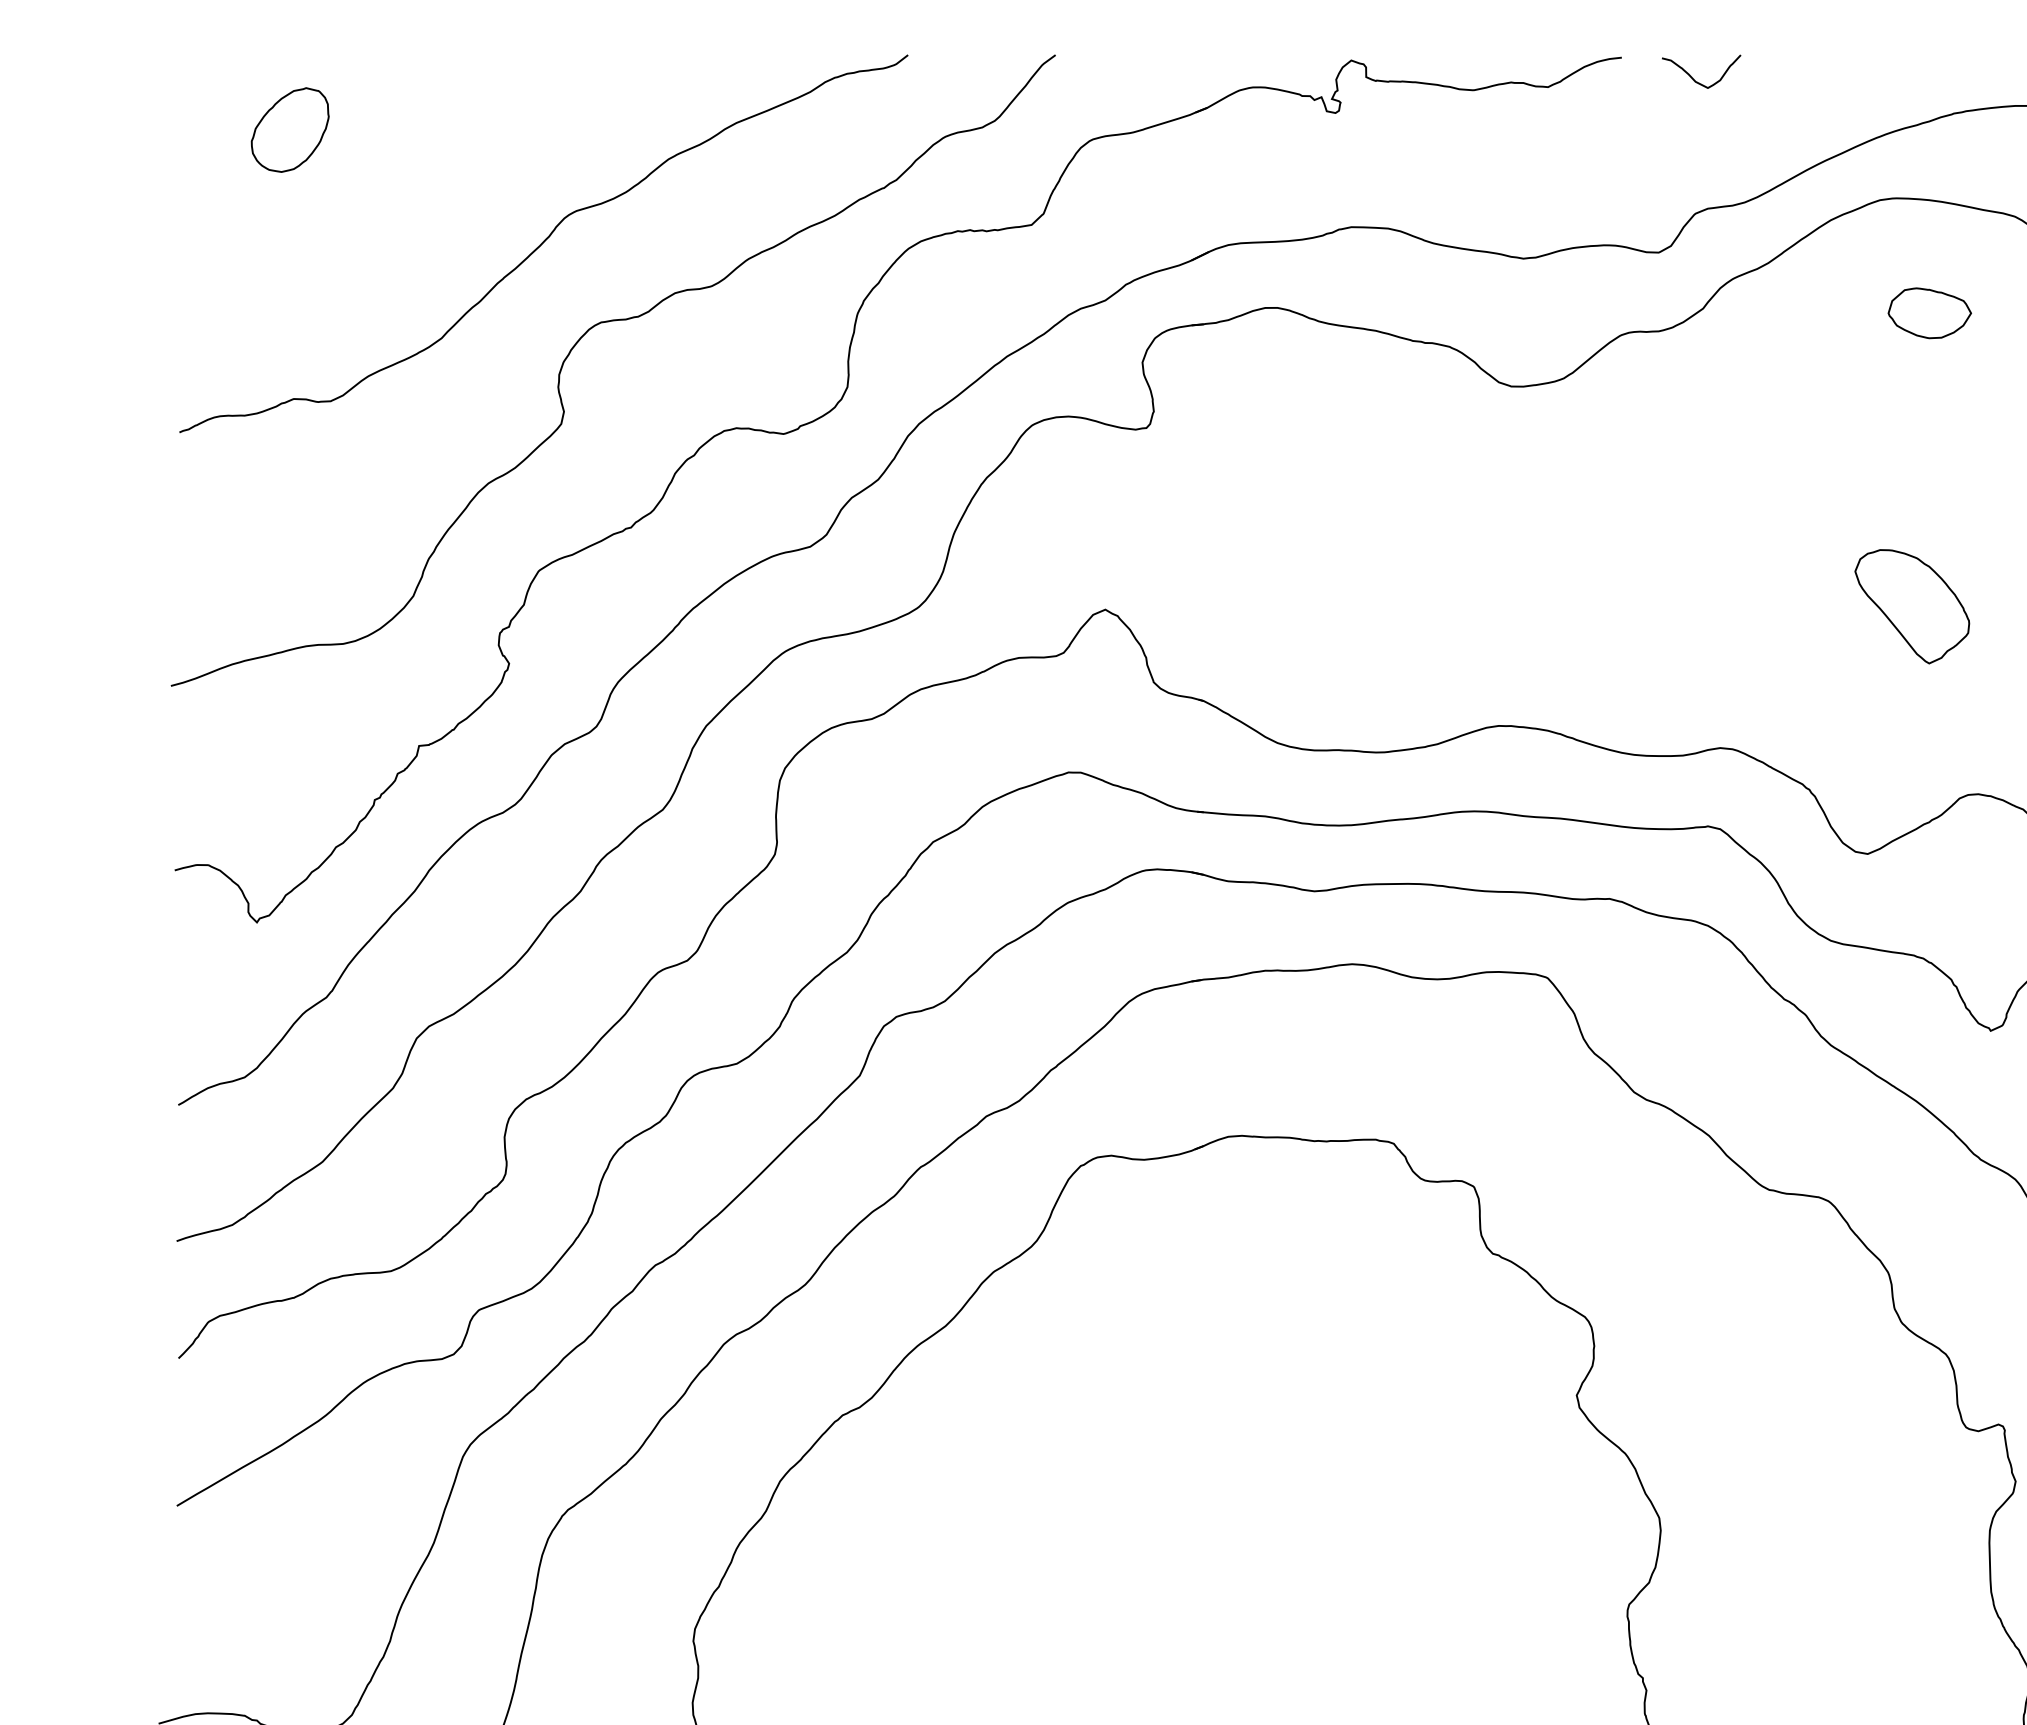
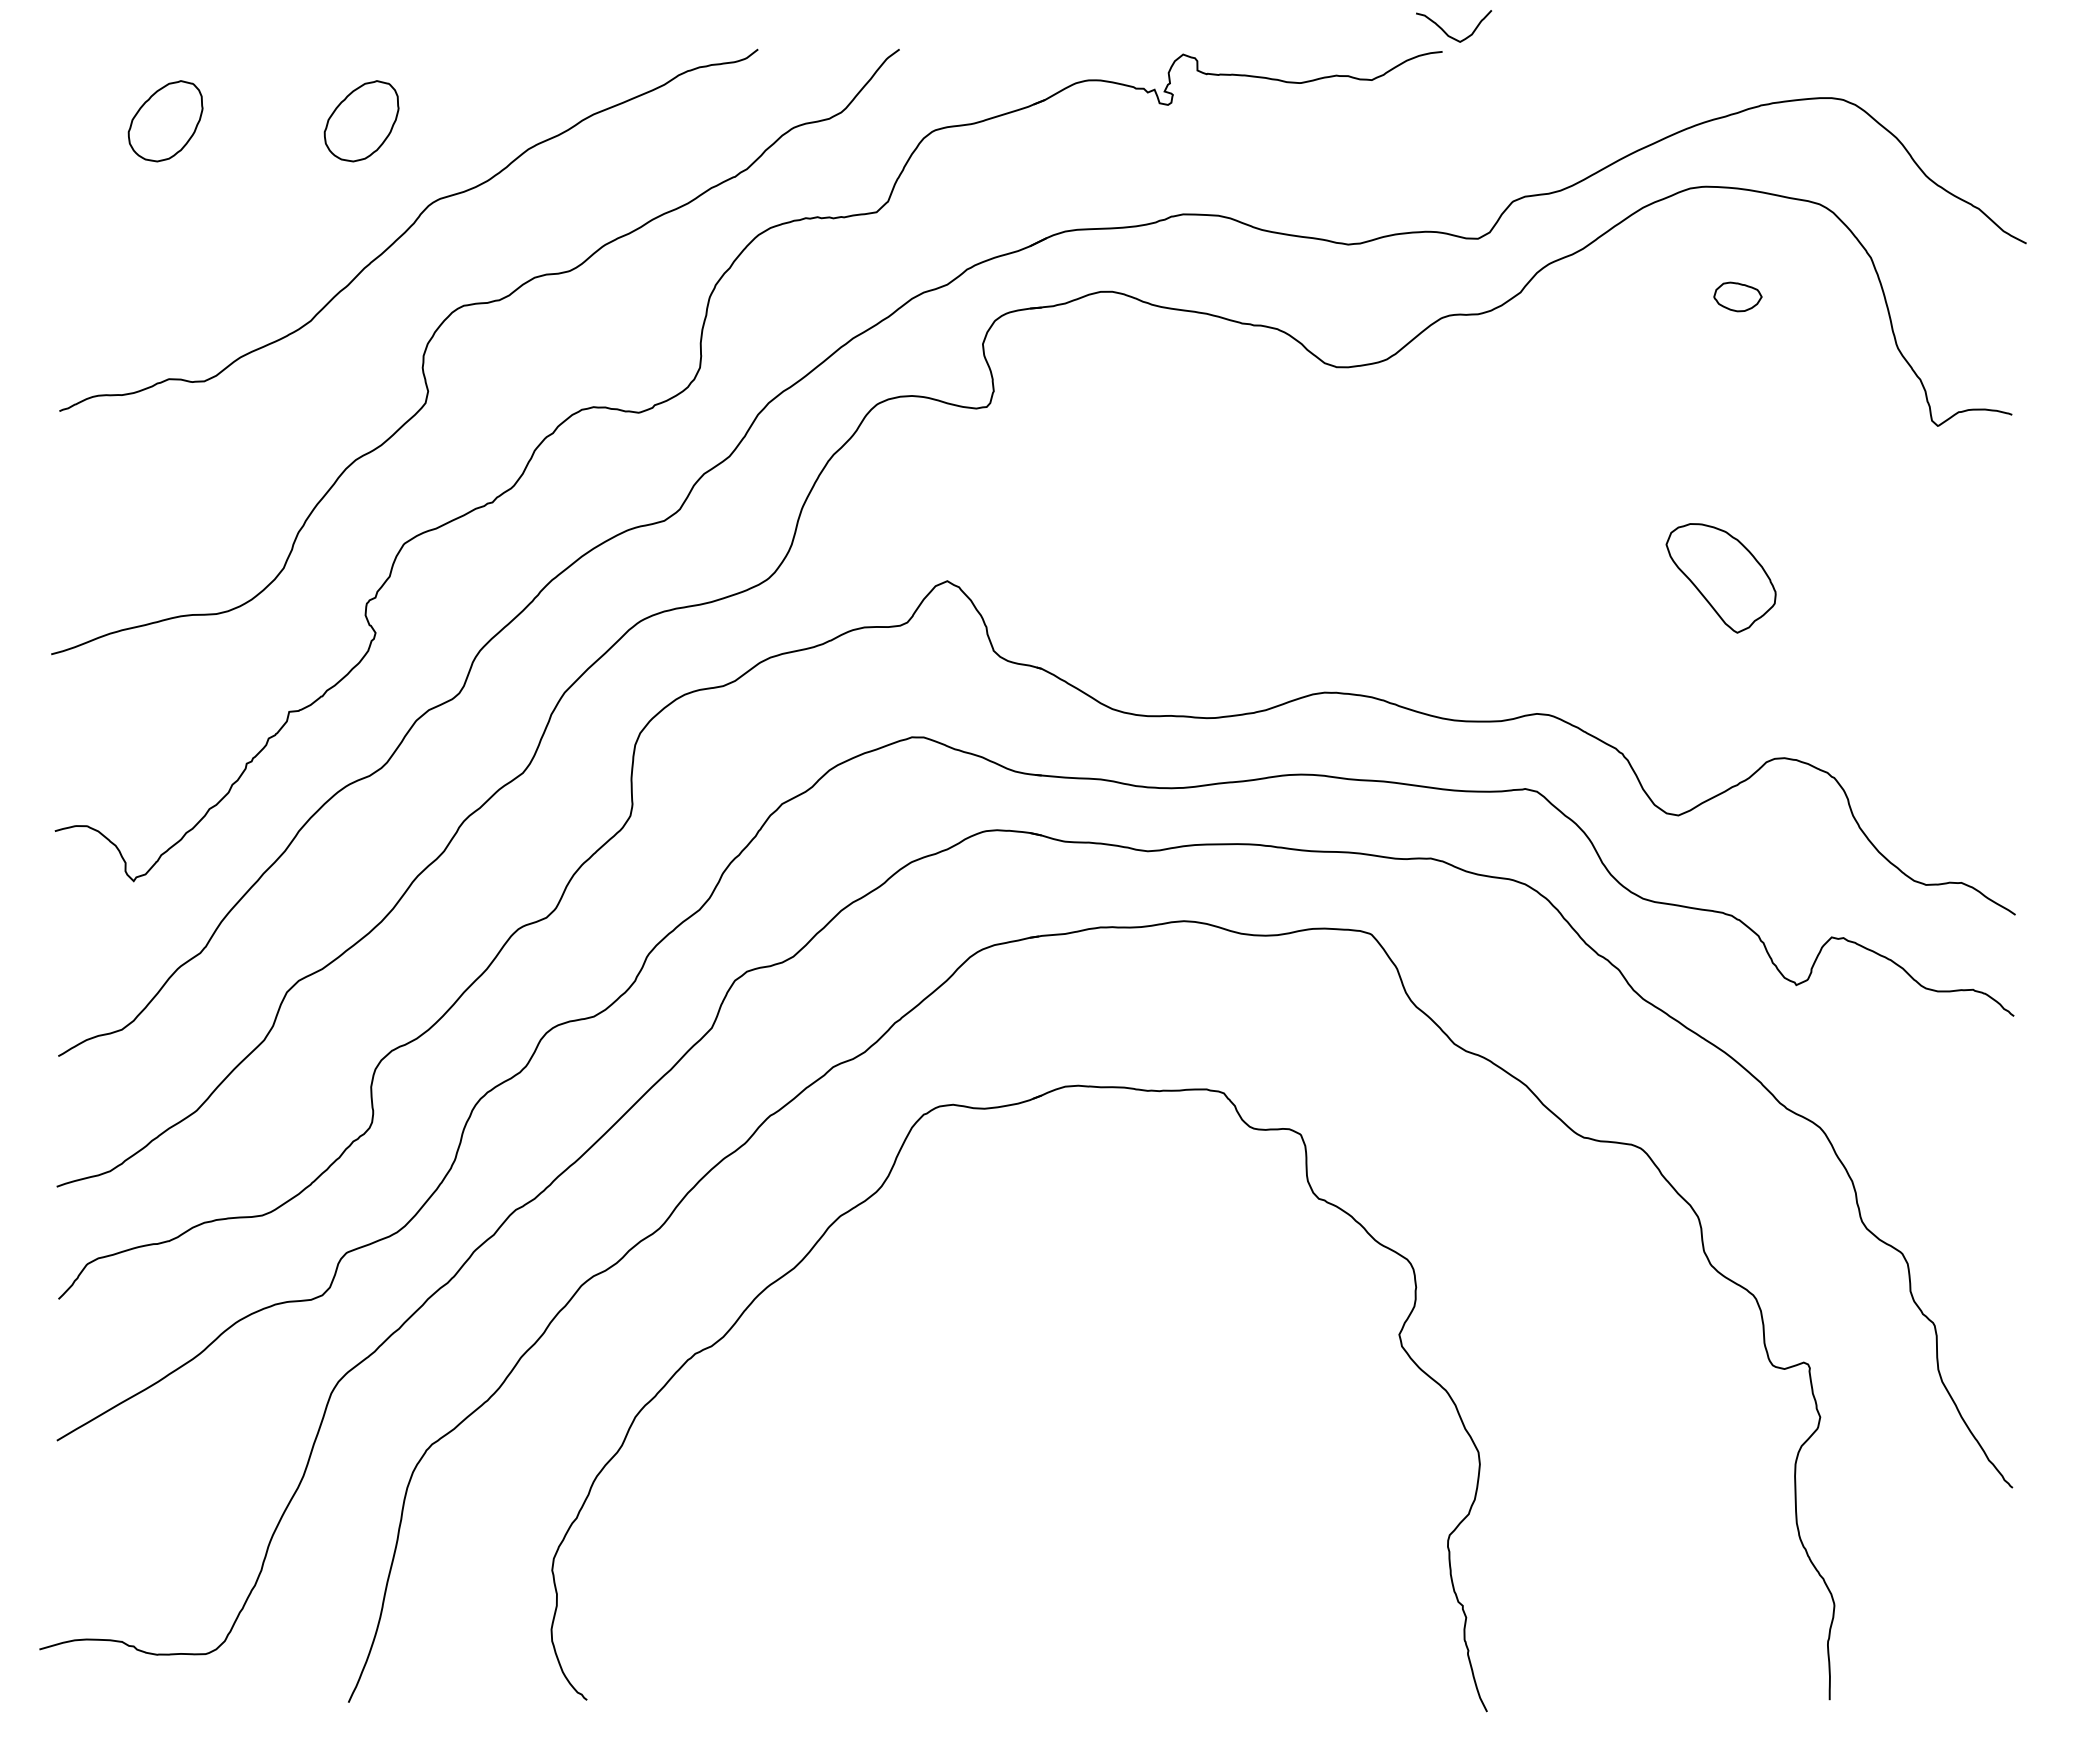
curve: (1694, 79) -> (1447, 33), moved
part: (494, 130) -> (361, 121), added
part: (1929, 312) -> (1737, 296), size x0.6

